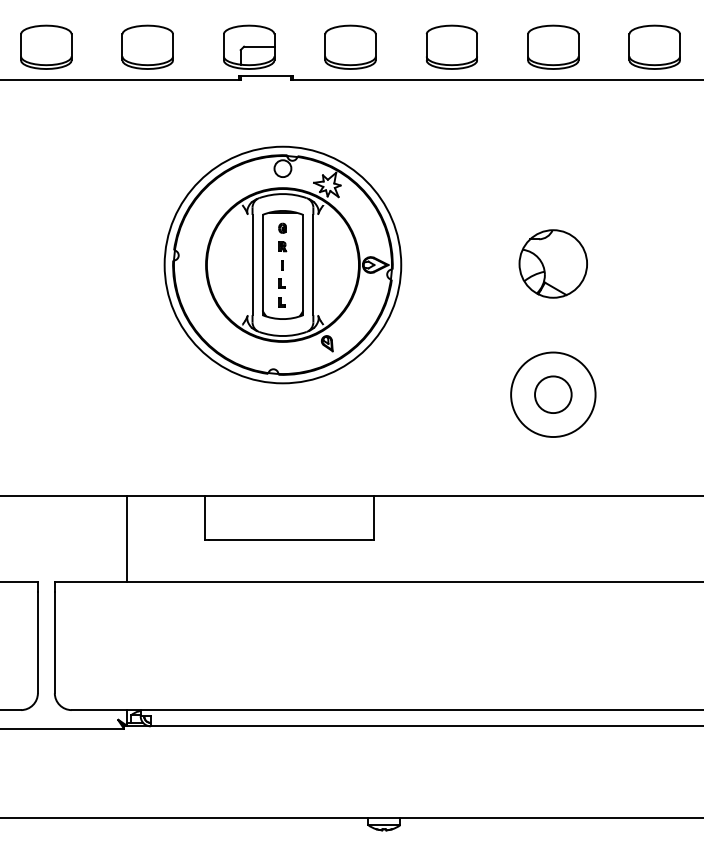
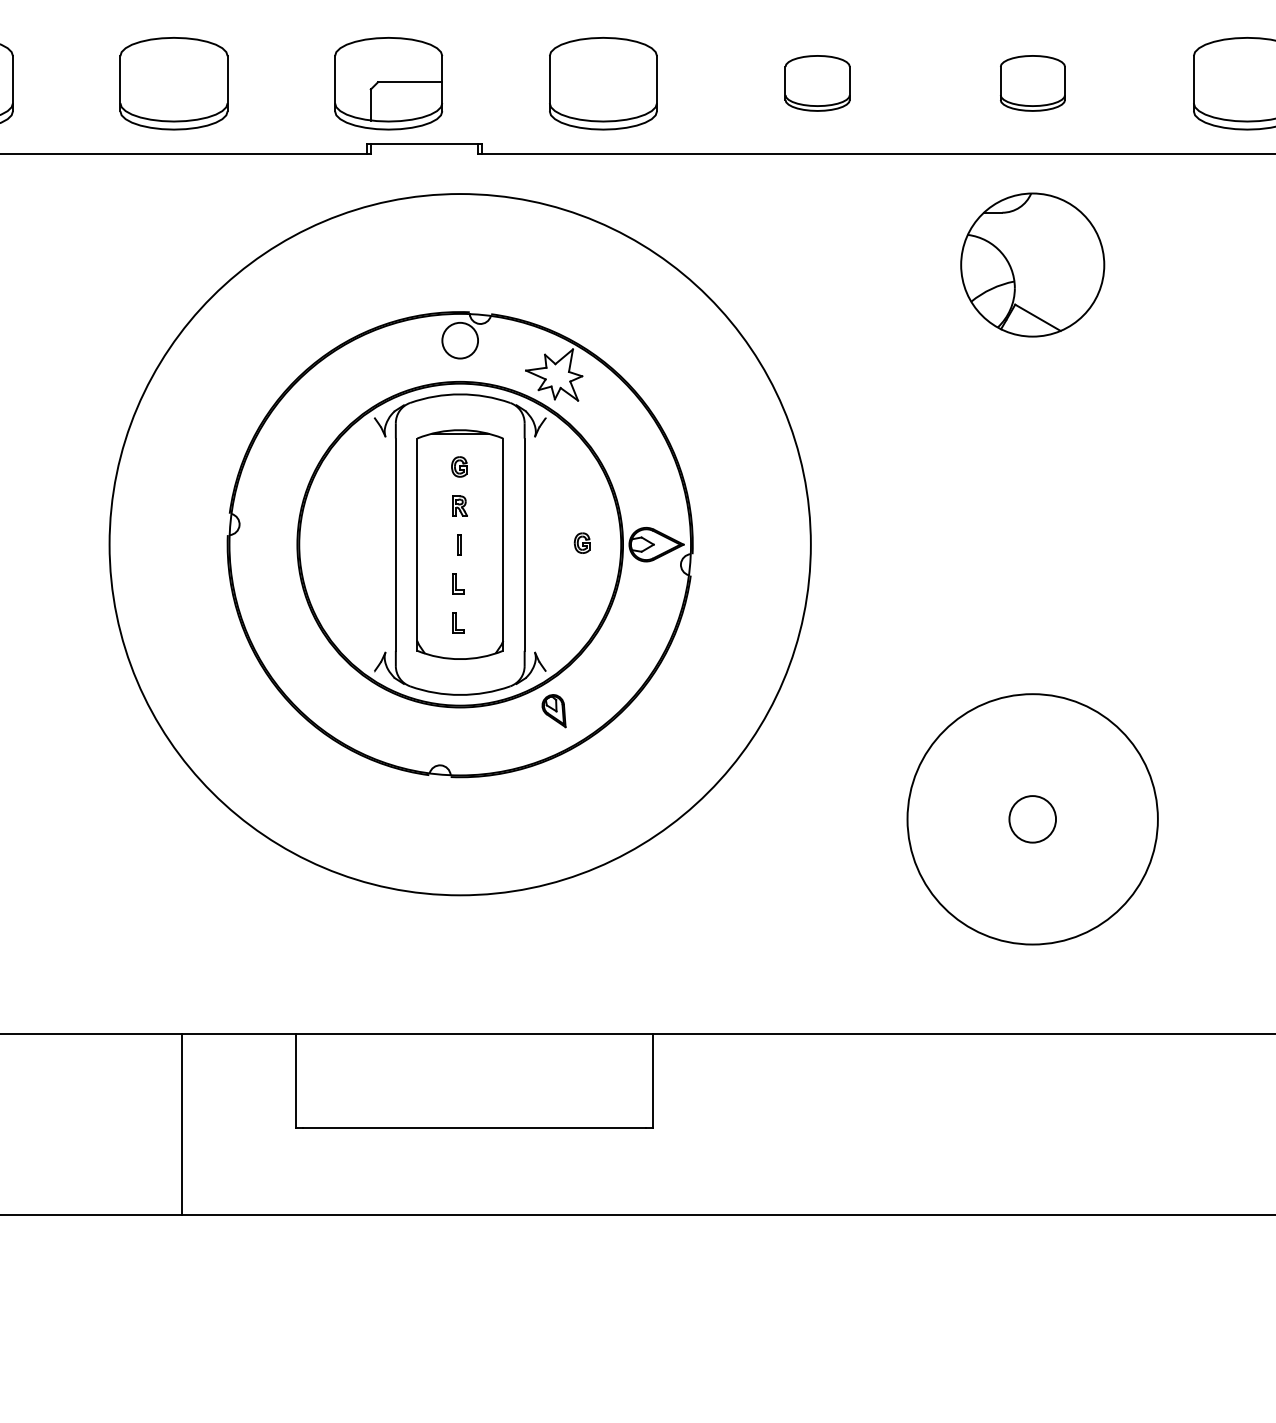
part: (451, 46) -> (817, 81), size x0.6
part: (553, 46) -> (1033, 81), size x0.6
part: (340, 263) -> (582, 541), added
part: (552, 263) -> (1030, 264), moved
circle: (282, 264) -> (459, 543), size x1.4
circle: (553, 394) -> (1033, 818), size x0.6
circle: (553, 394) -> (1033, 818), size x1.4
line: (127, 538) -> (181, 1123), moved

